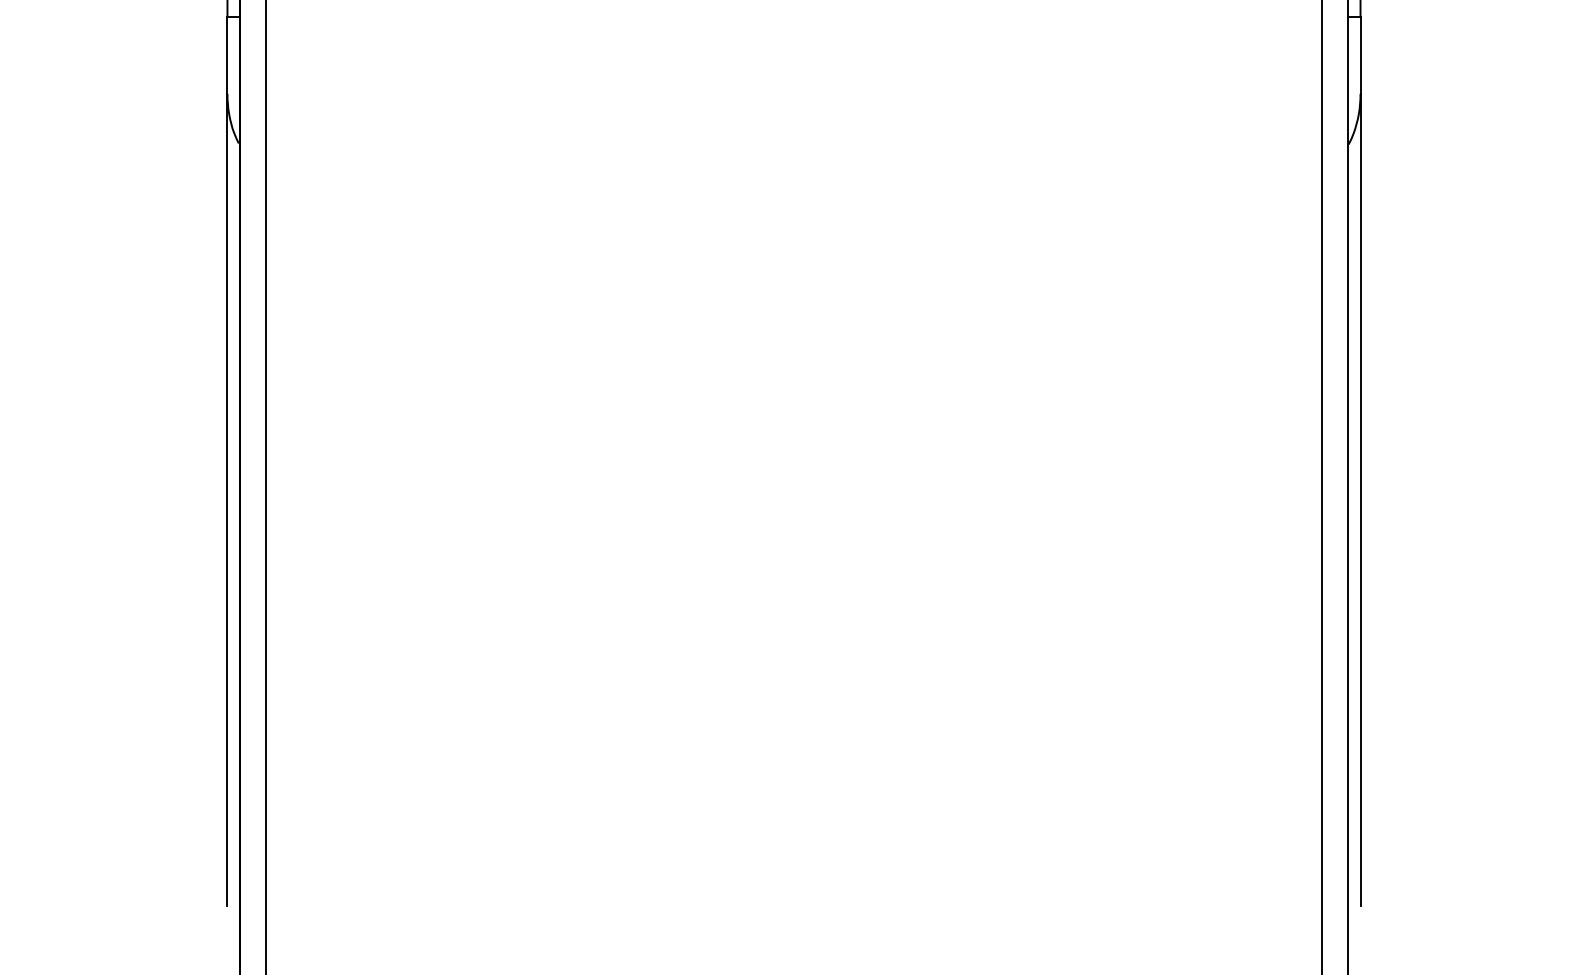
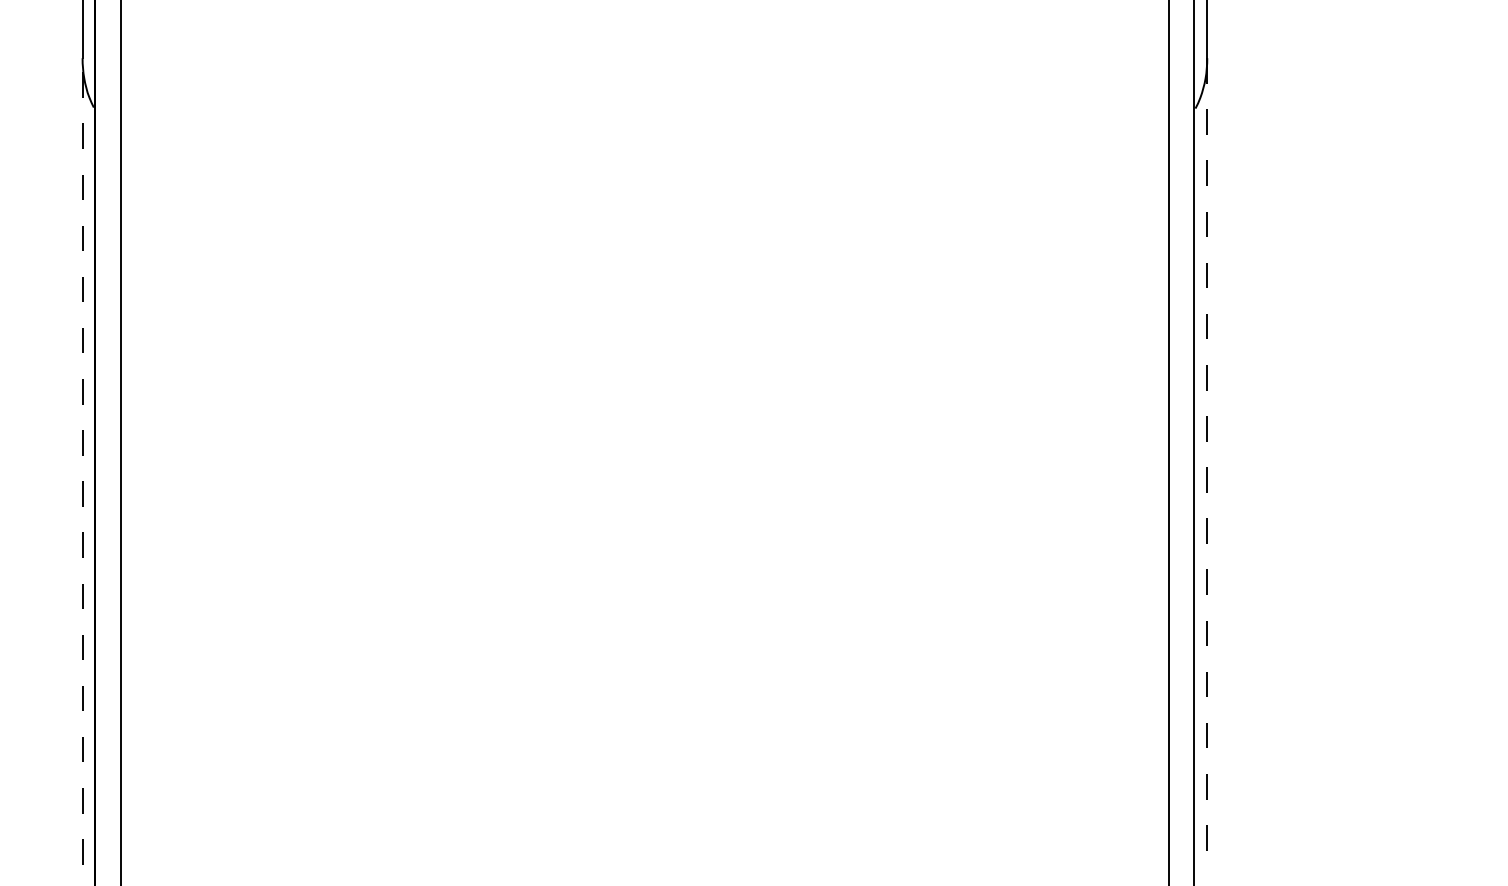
line: (227, 499) -> (82, 460), solid -> dashed
line: (1360, 500) -> (1207, 461), solid -> dashed

